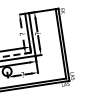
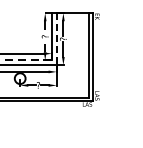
line: (32, 34) -> (56, 39), solid -> dashed

